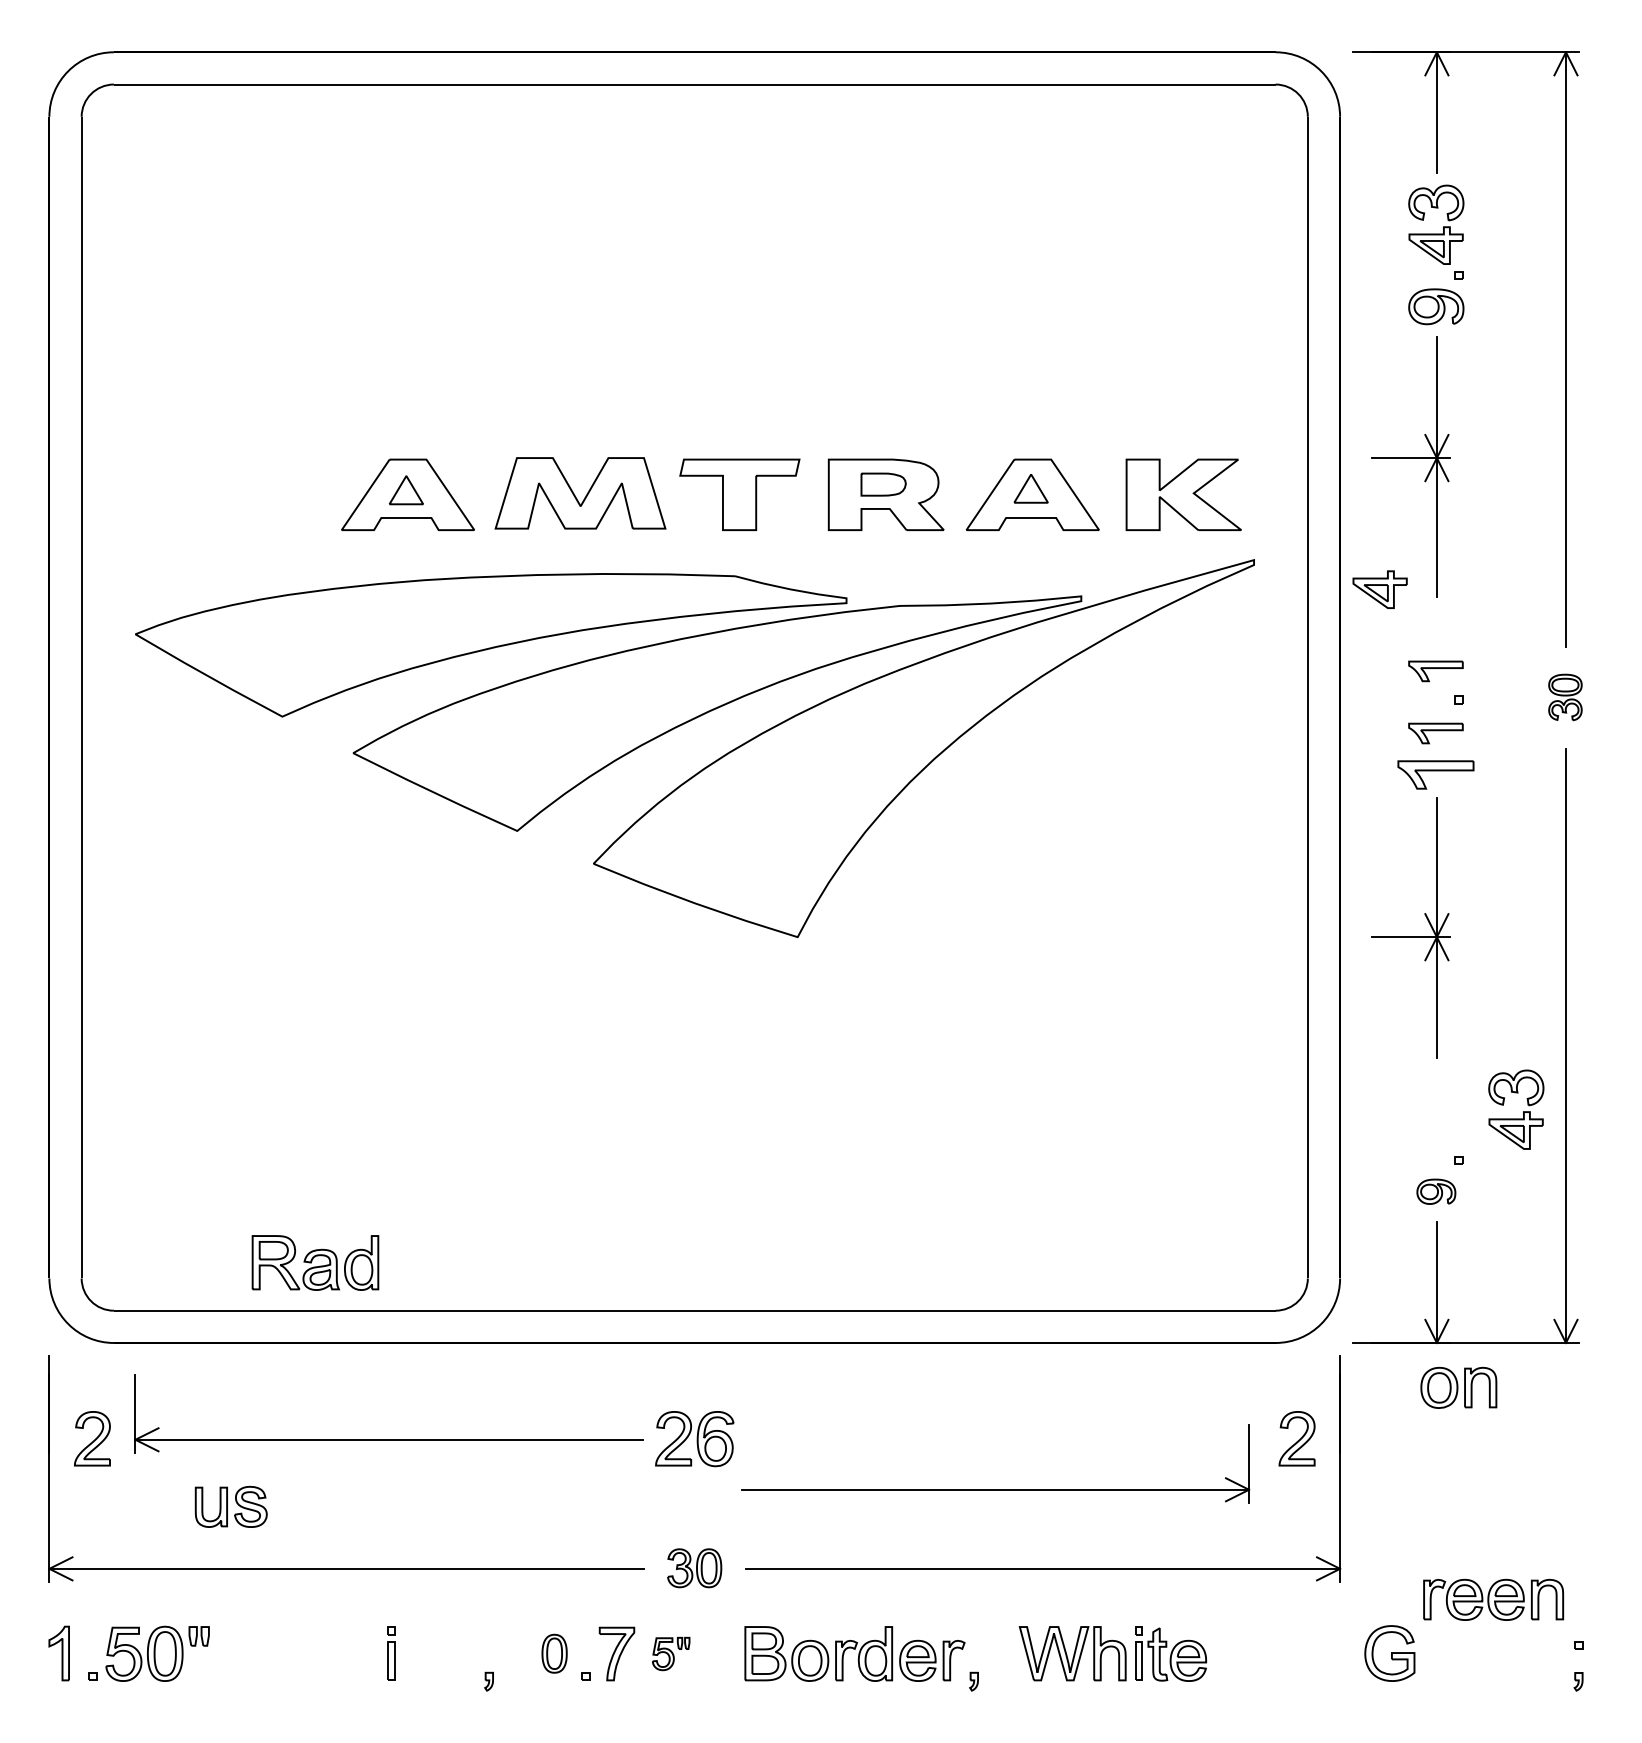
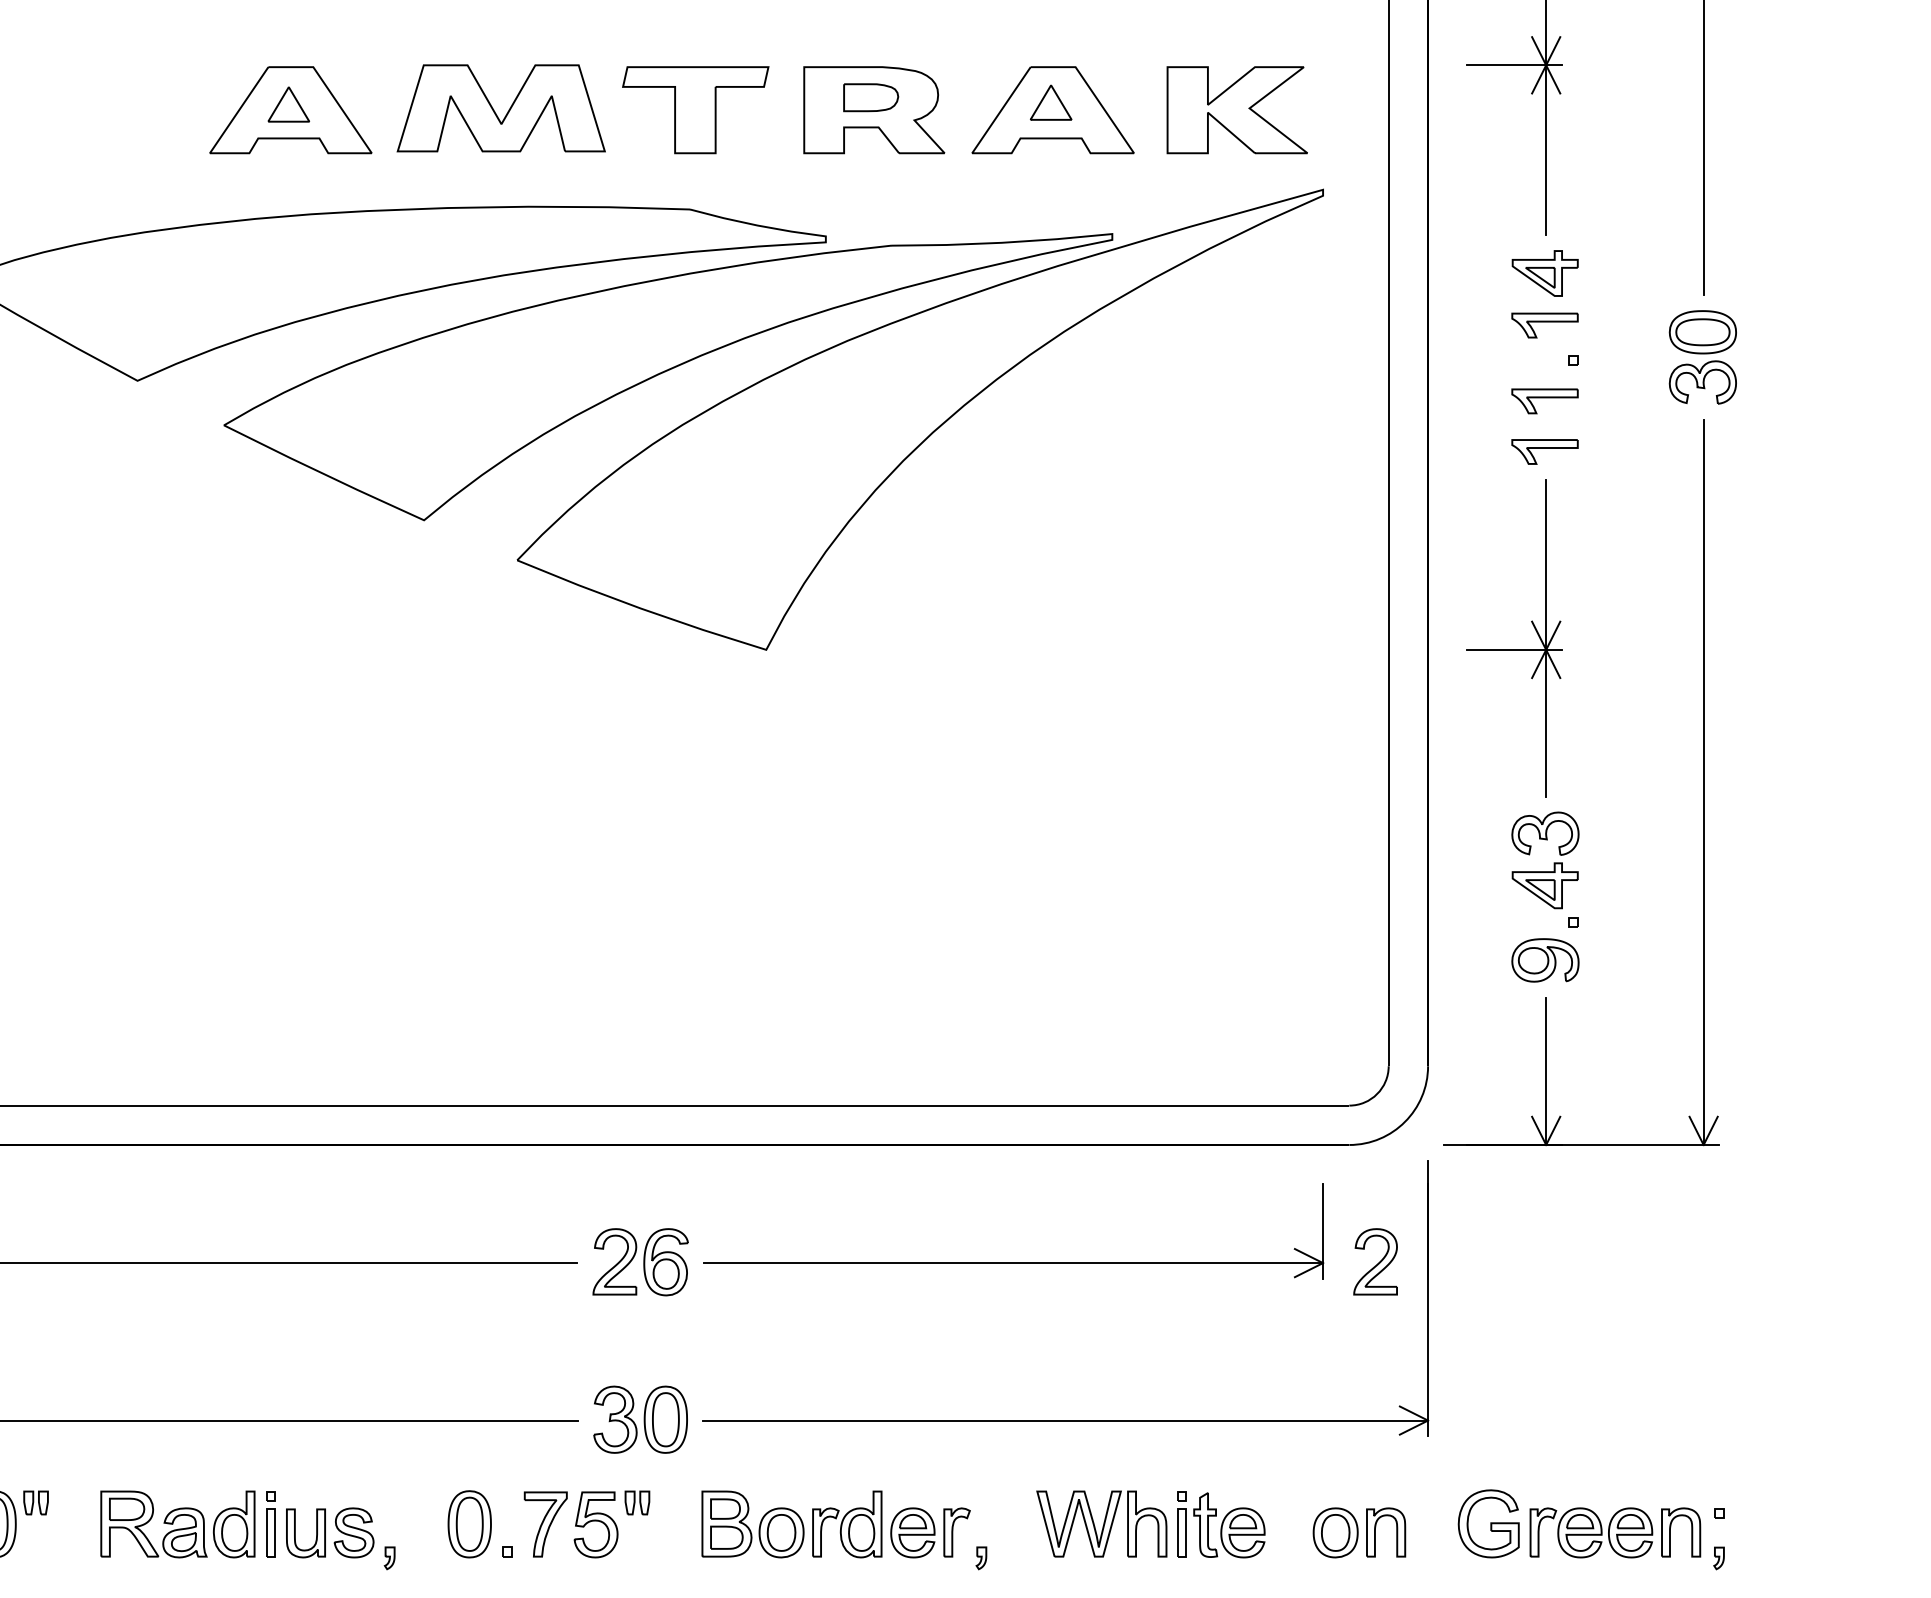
part: (1379, 589) -> (1544, 273), moved
part: (1565, 697) -> (1703, 357), size x1.67
part: (1435, 774) -> (1544, 451), size x0.71
part: (1523, 1111) -> (1554, 862), moved
part: (1436, 1191) -> (1545, 960), size x1.43
part: (315, 1262) -> (177, 1523), moved
part: (1458, 1387) -> (1359, 1532), moved
part: (995, 1489) -> (1013, 1262), moved
part: (230, 1506) -> (329, 1532), moved
part: (694, 1568) -> (640, 1420), size x1.43
part: (1493, 1599) -> (1615, 1532), moved
part: (554, 1653) -> (469, 1523), size x1.43
part: (670, 1653) -> (611, 1523), size x1.67

